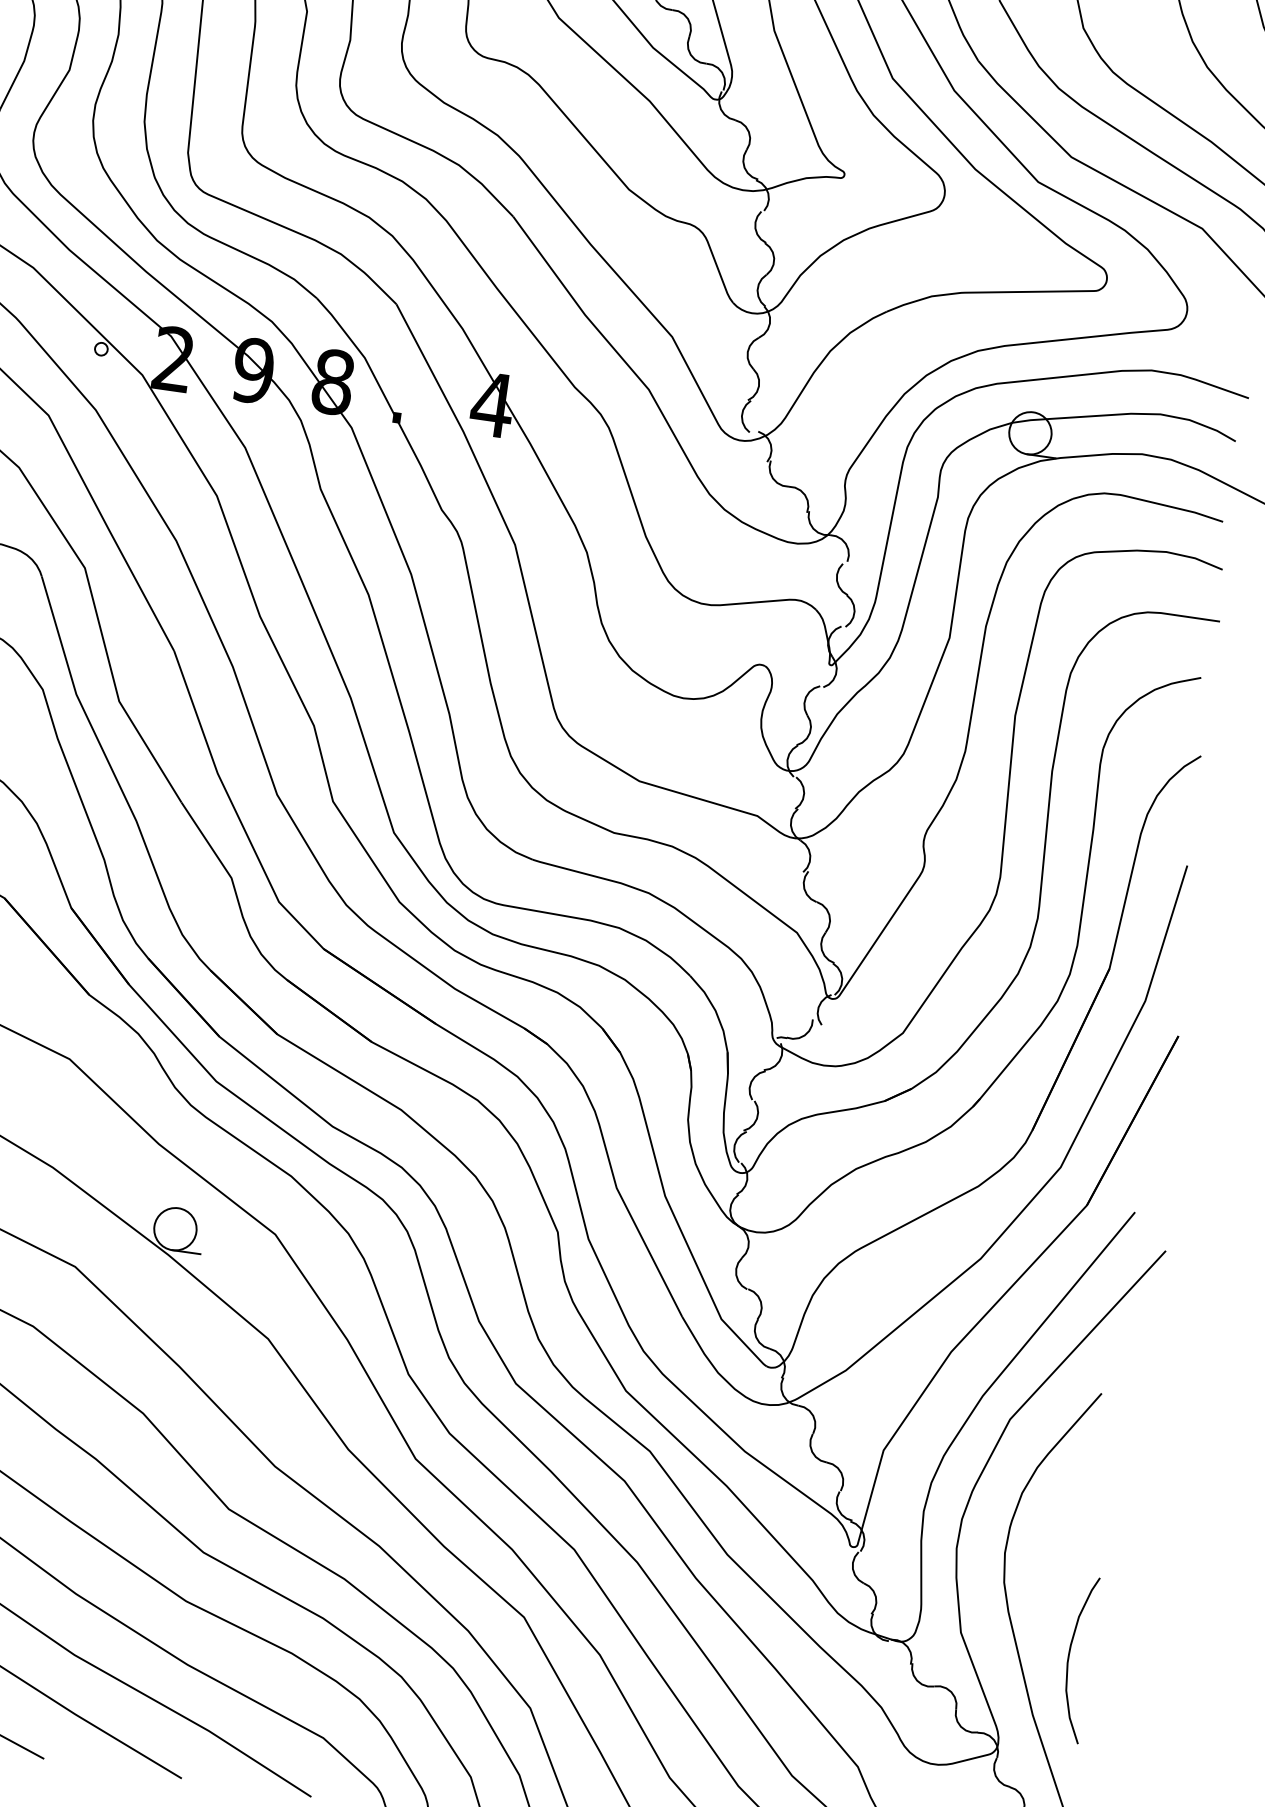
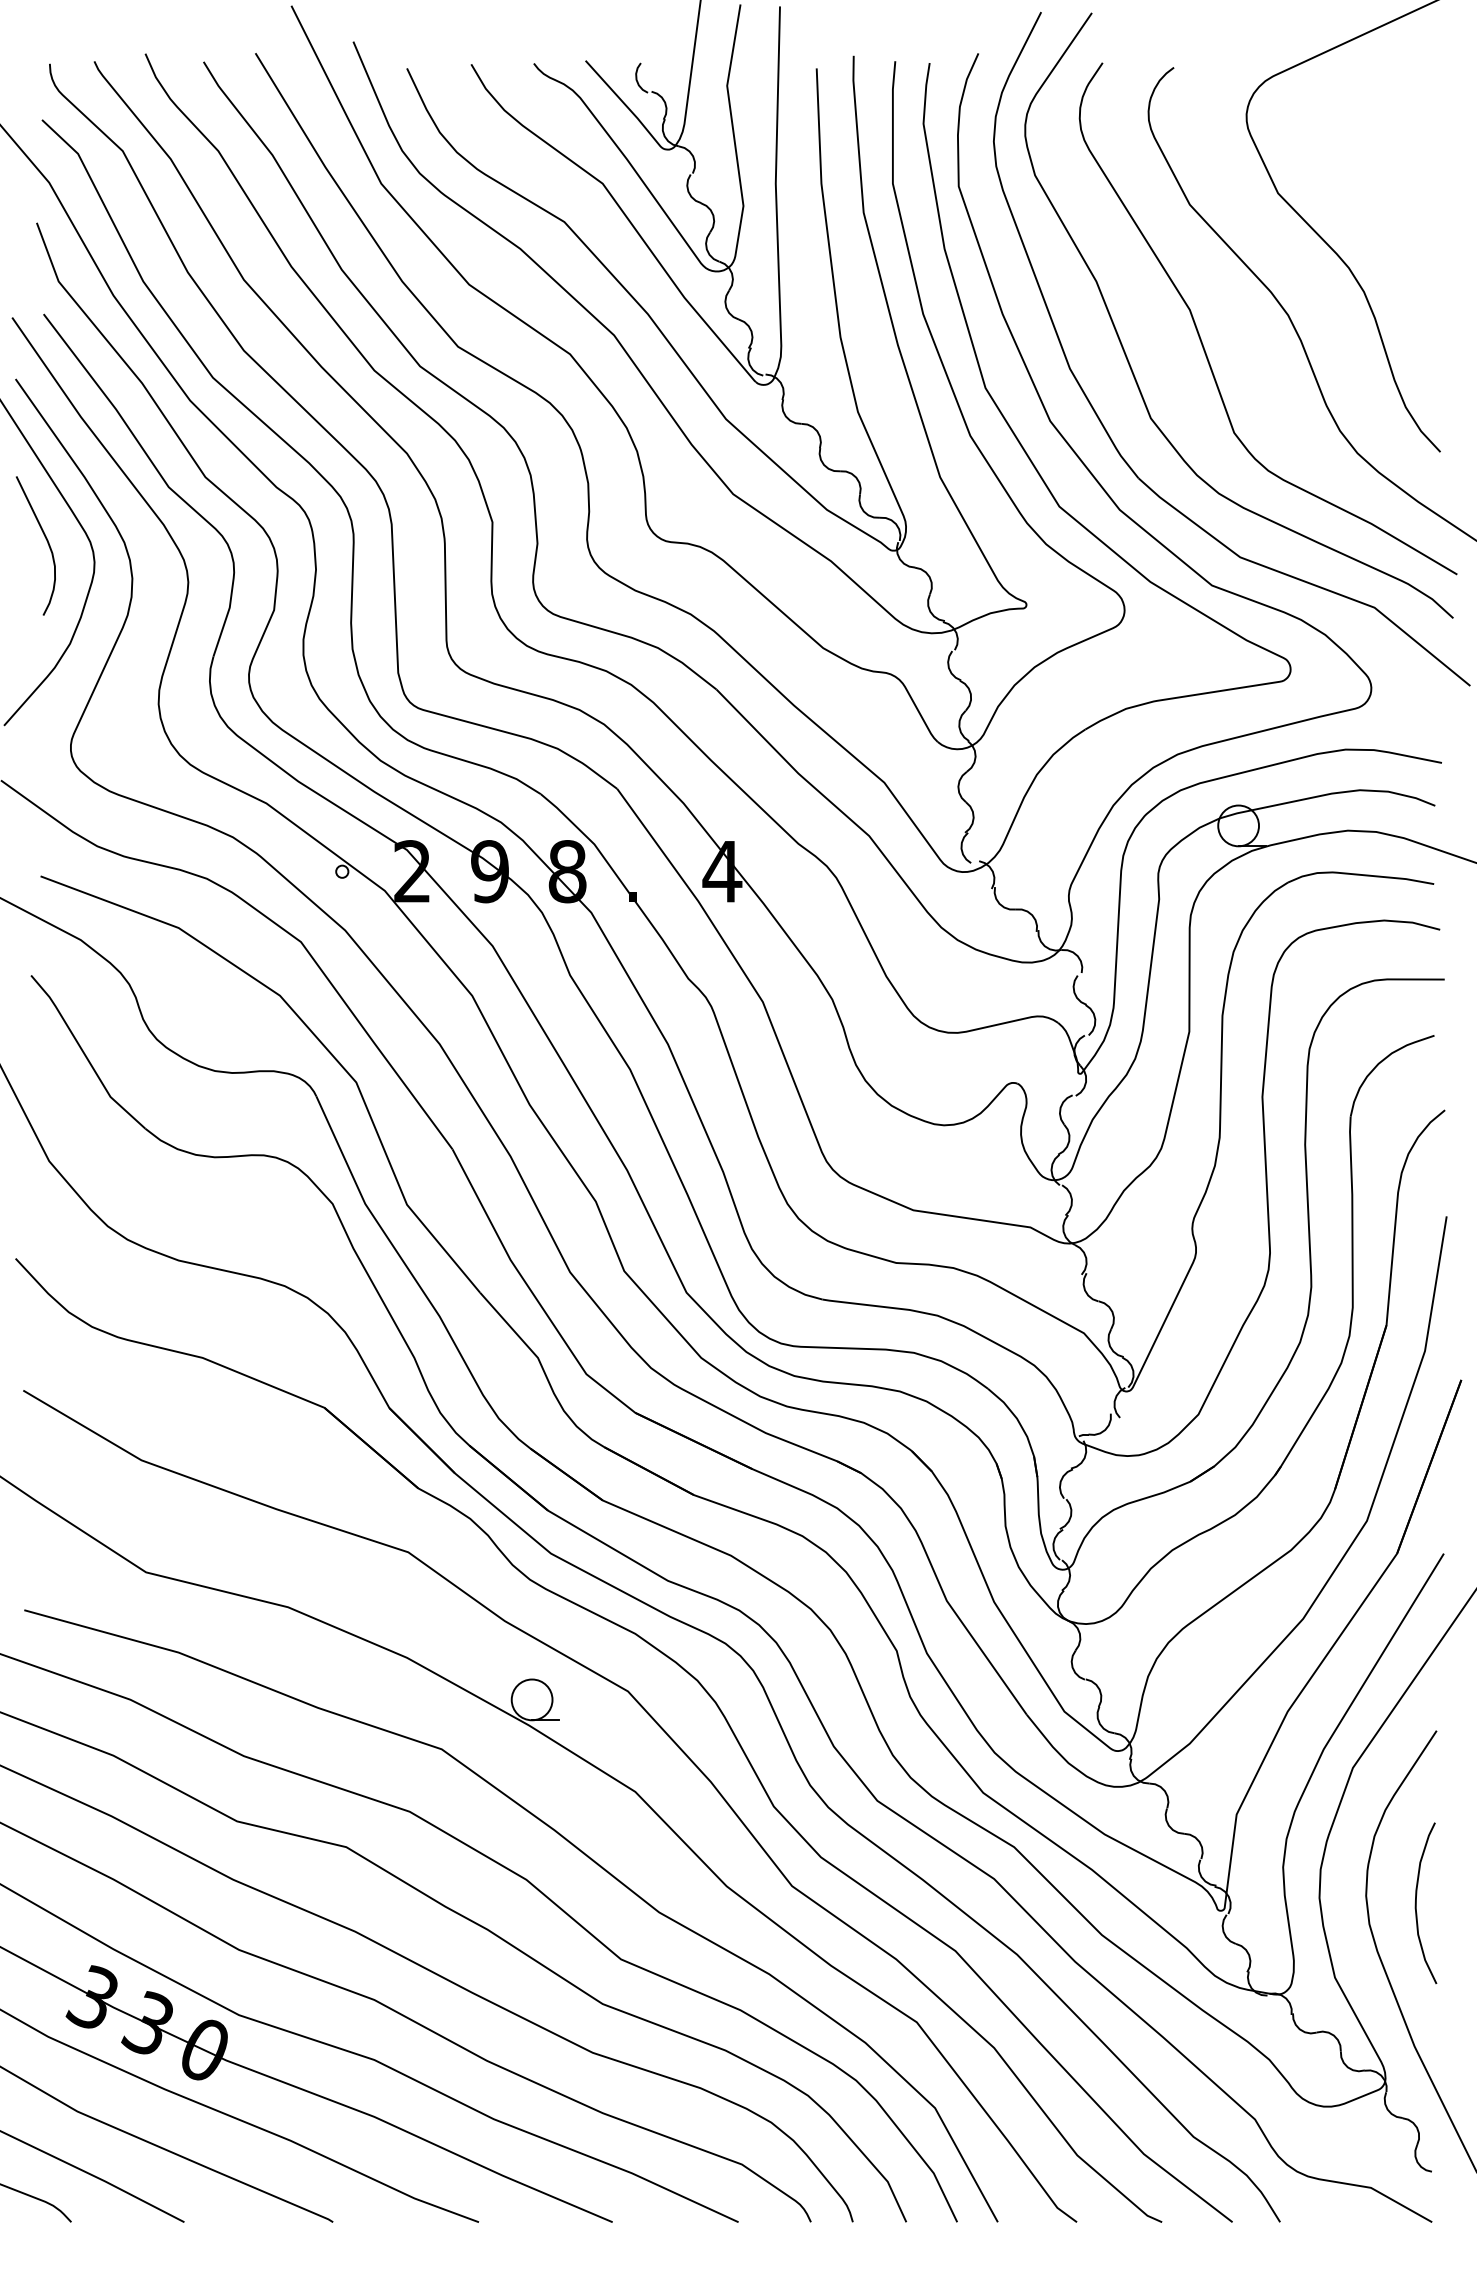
curve: (1069, 1658) -> (1416, 1903), moved

